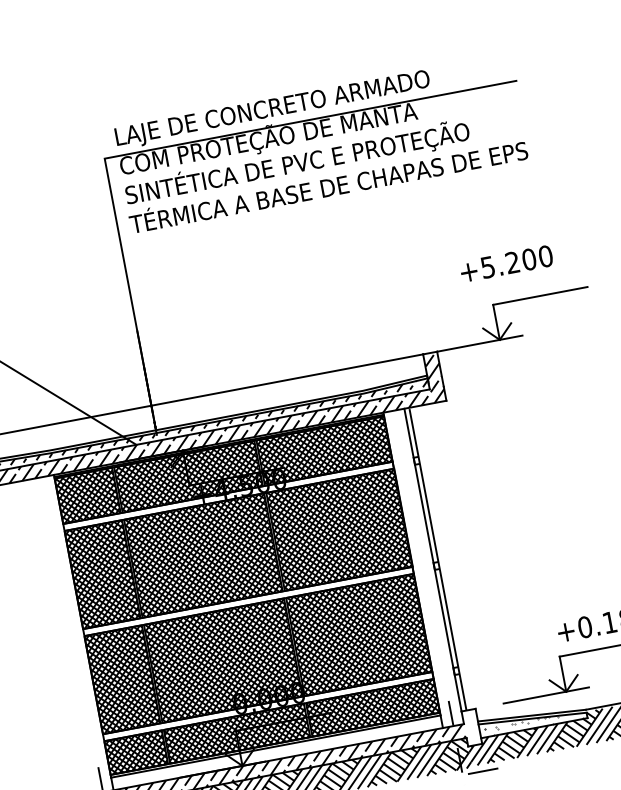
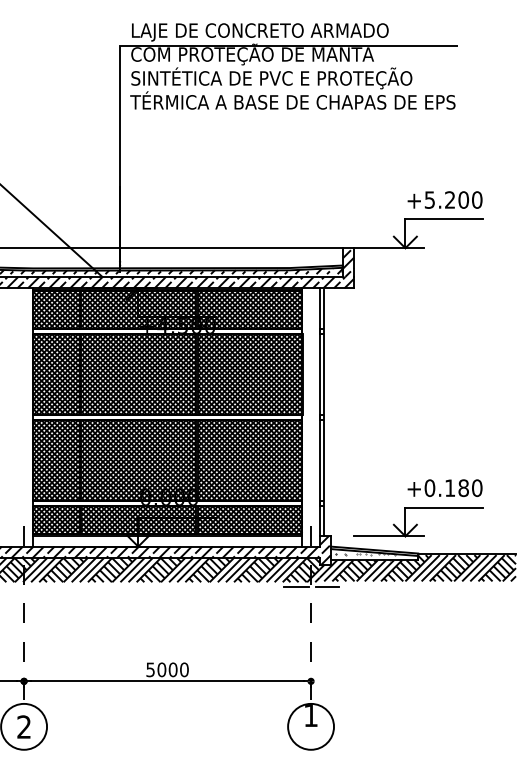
text: (505, 263) -> (444, 199), moved
hatch: (471, 727) -> (325, 550), added
line: (443, 778) -> (295, 586), added

